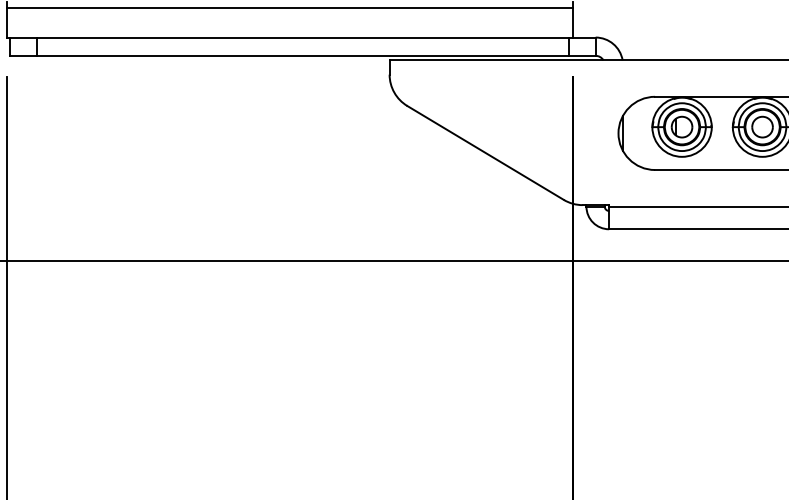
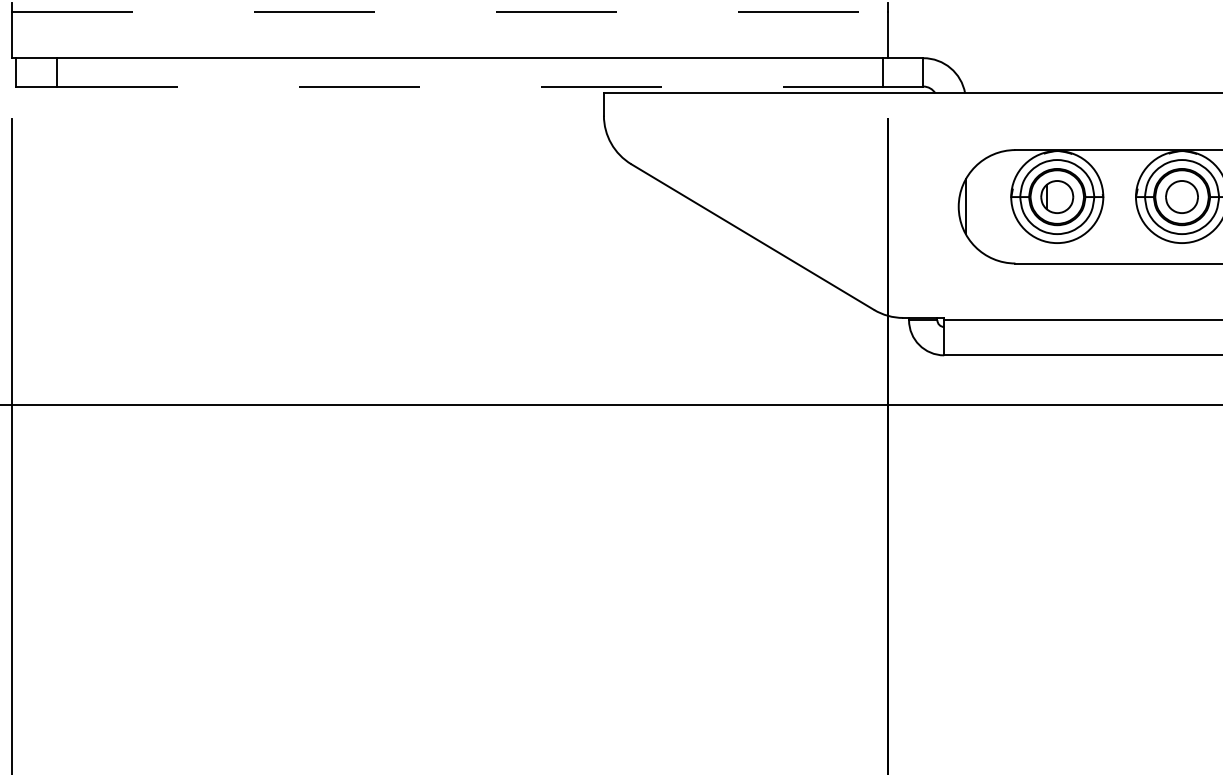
line: (290, 8) -> (450, 13), solid -> dashed
line: (303, 55) -> (470, 86), solid -> dashed

